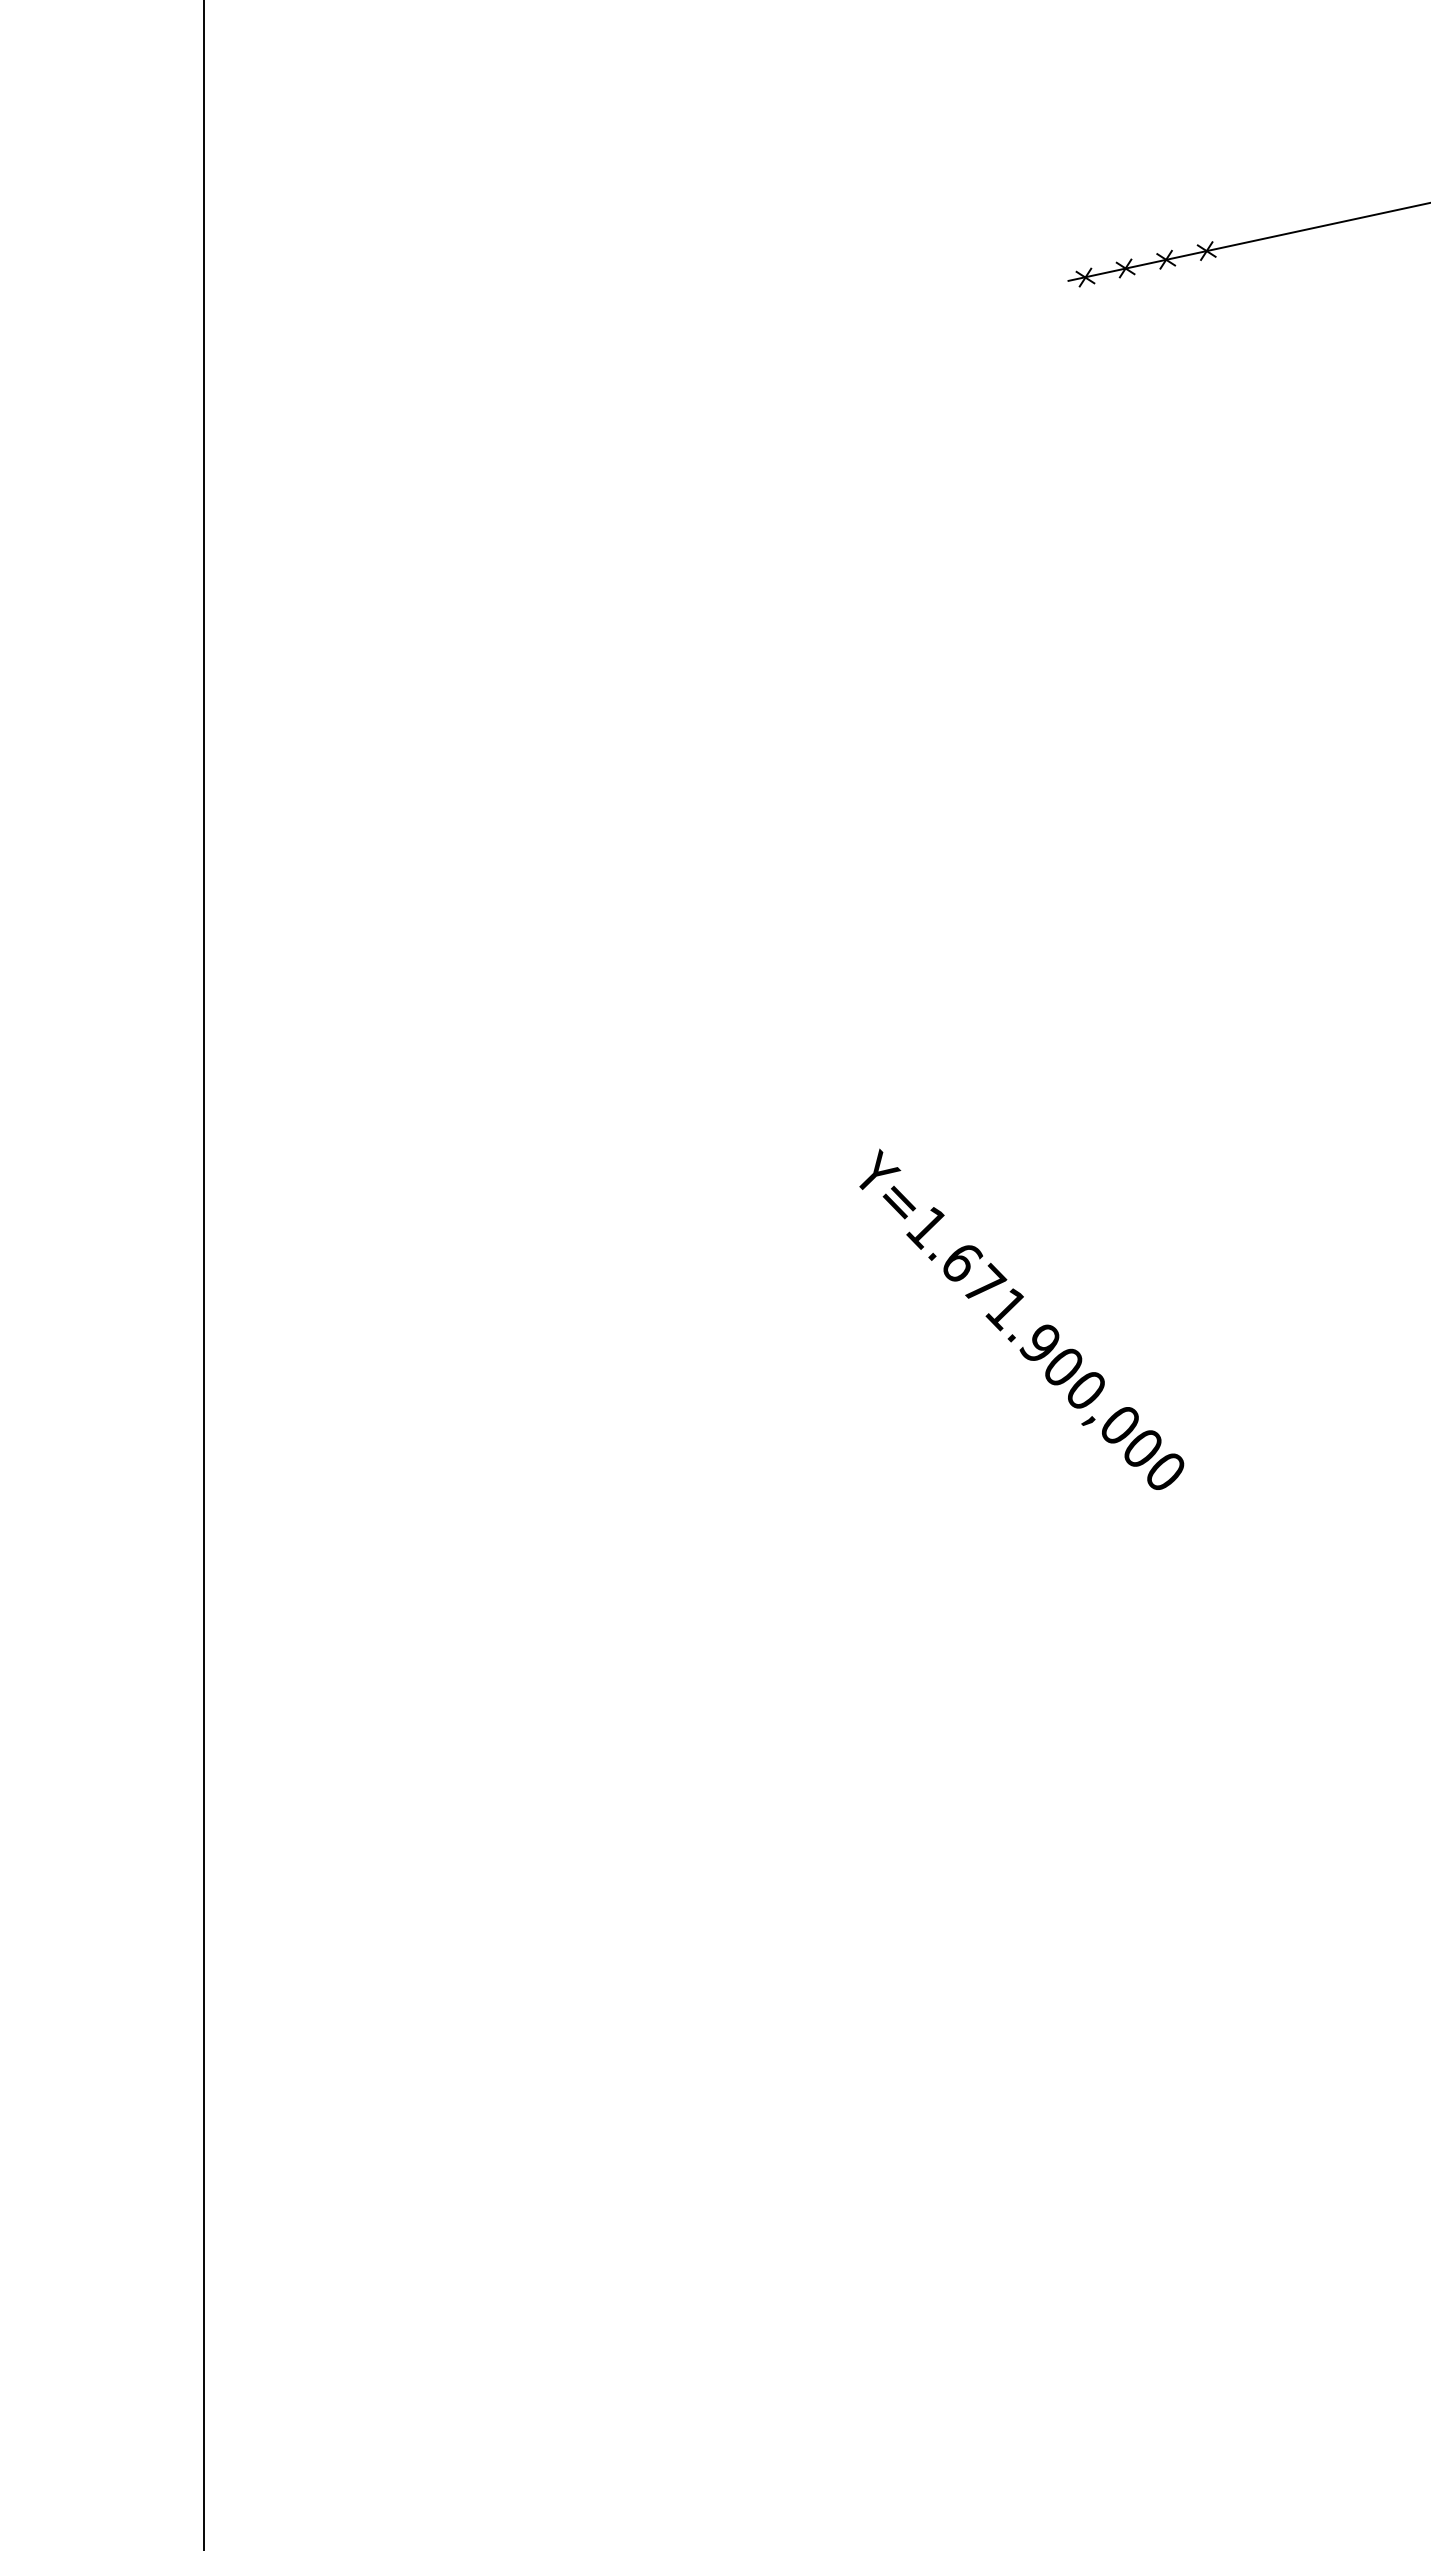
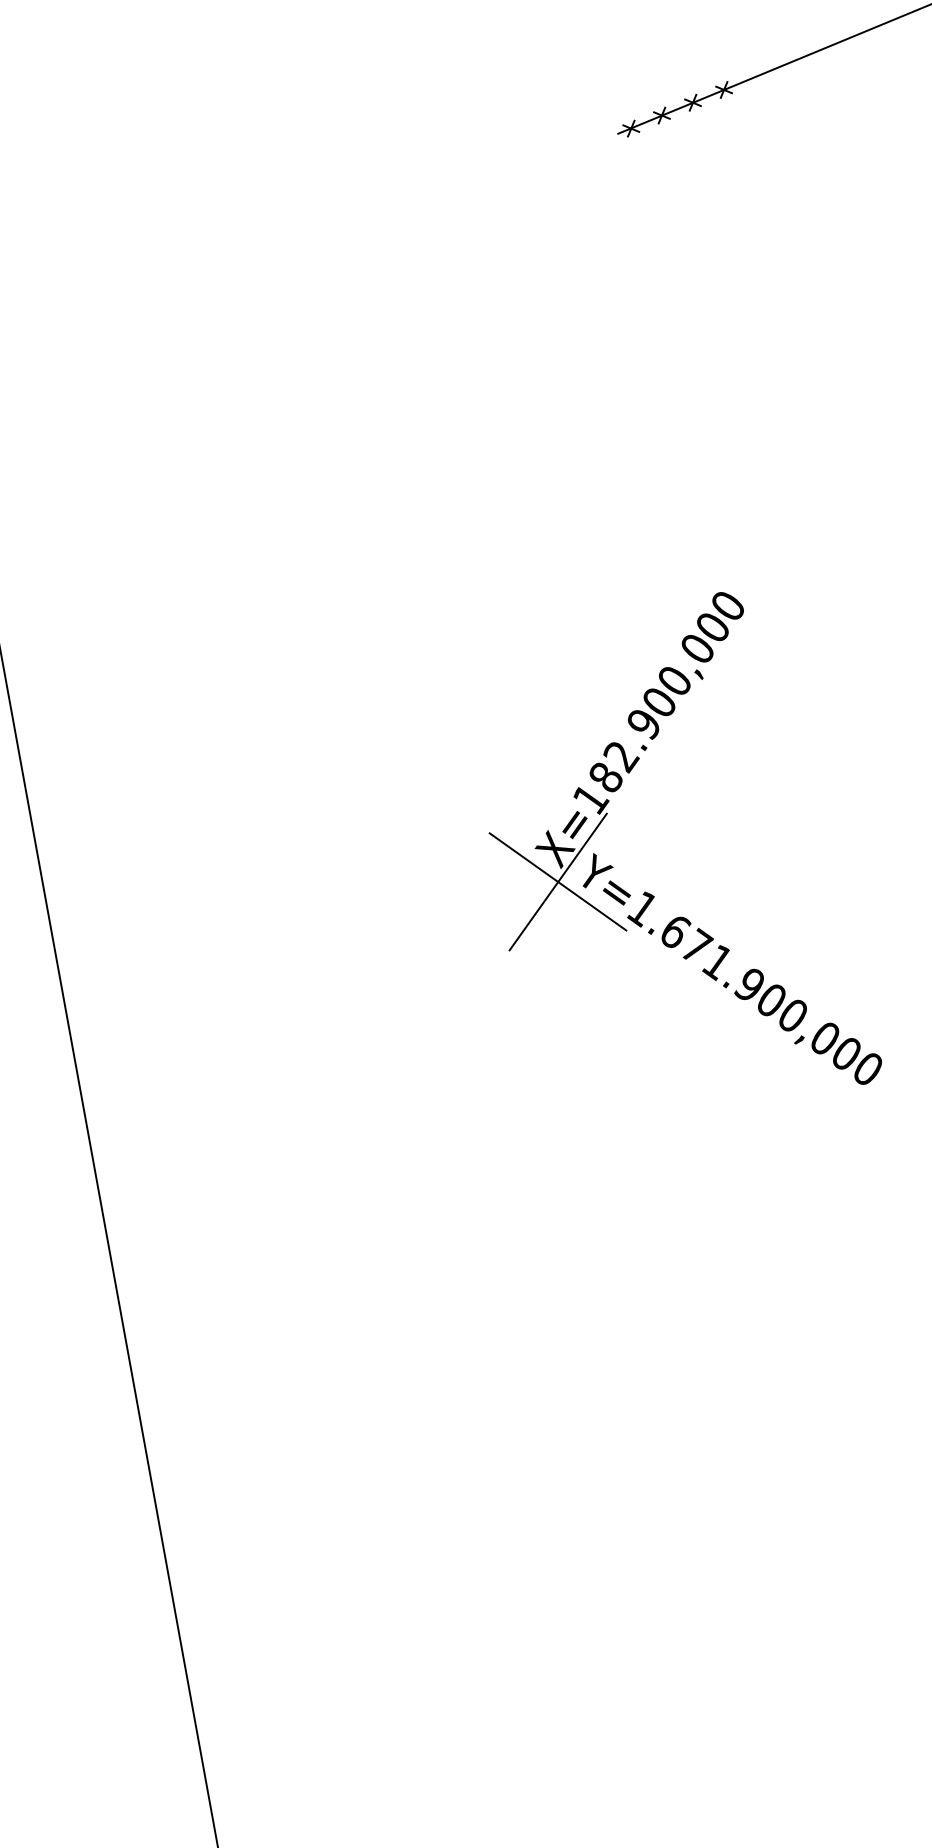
part: (935, 1055) -> (624, 770), added

